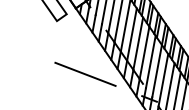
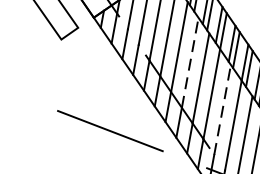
line: (131, 34) -> (189, 62), solid -> dashed
line: (150, 62) -> (222, 110), solid -> dashed

